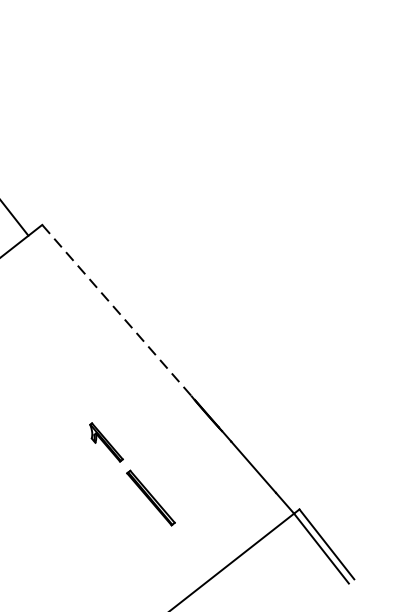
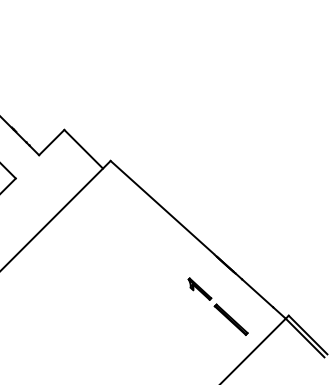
line: (116, 310) -> (162, 207), dashed -> solid
part: (131, 473) -> (217, 306), moved

